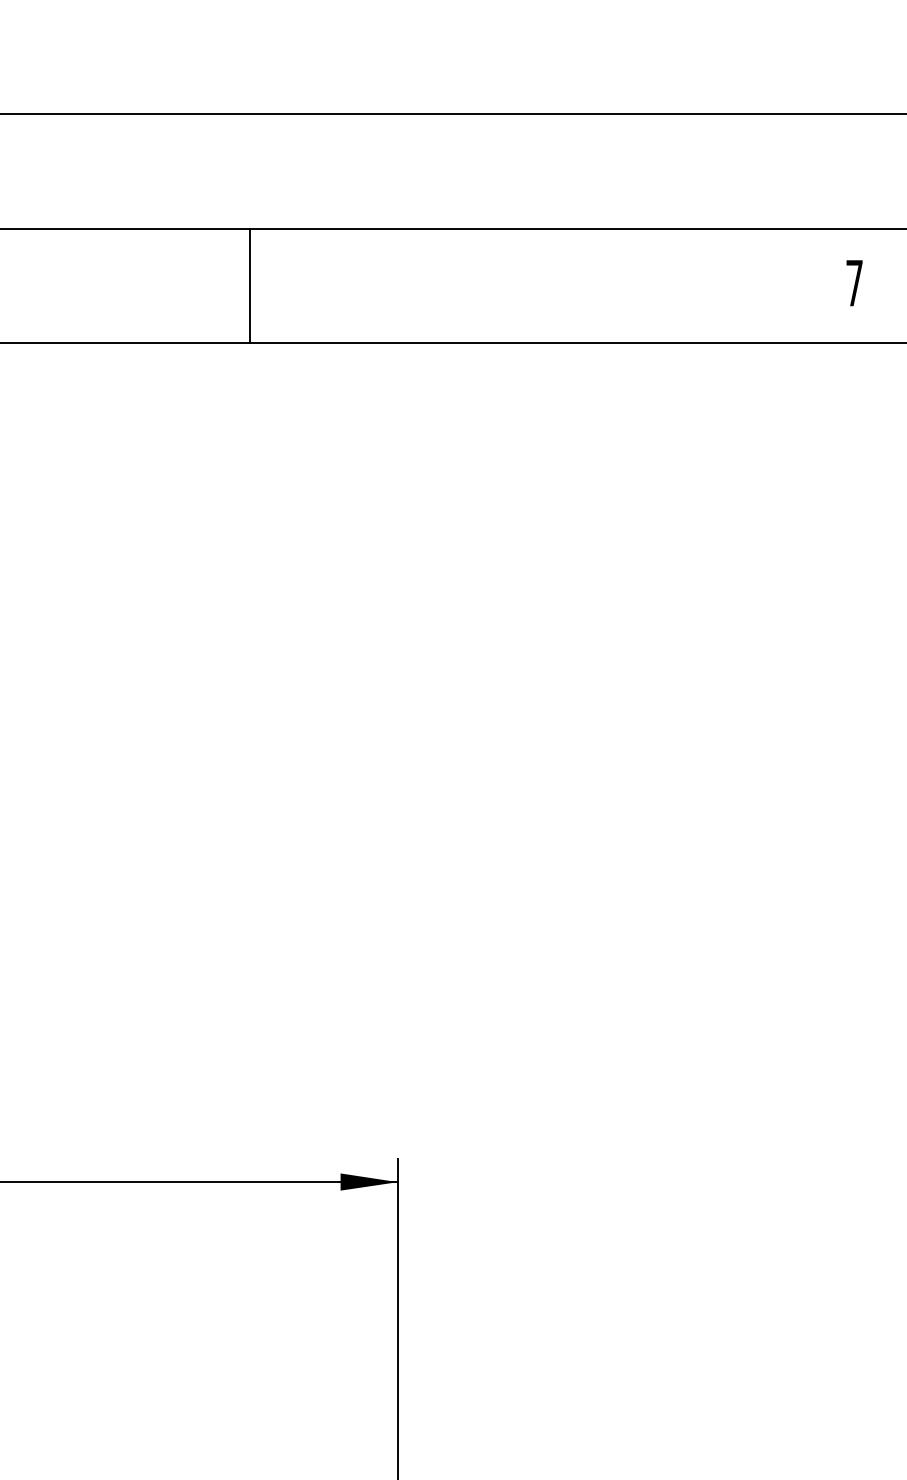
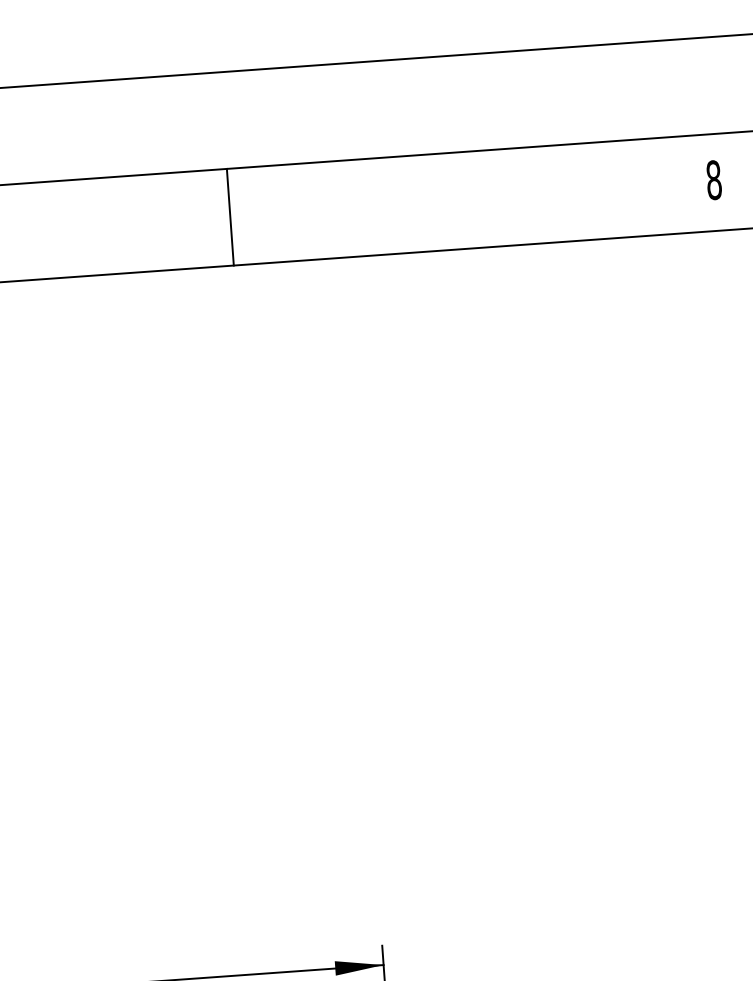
text: (854, 282) -> (713, 179), 7 -> 8
line: (250, 285) -> (230, 216), moved

